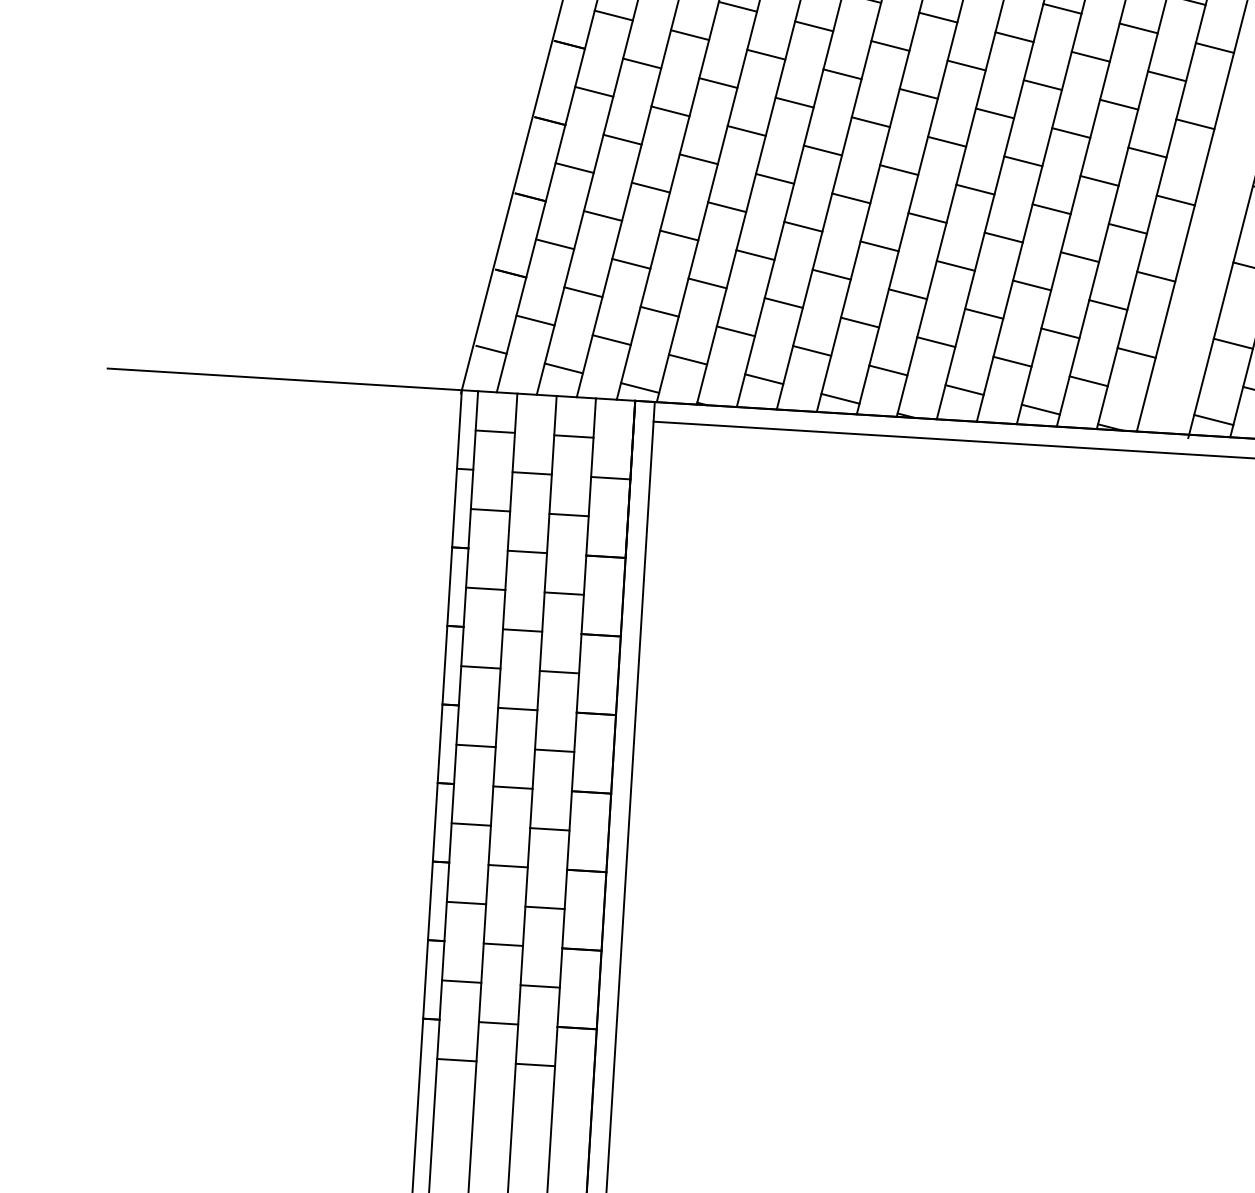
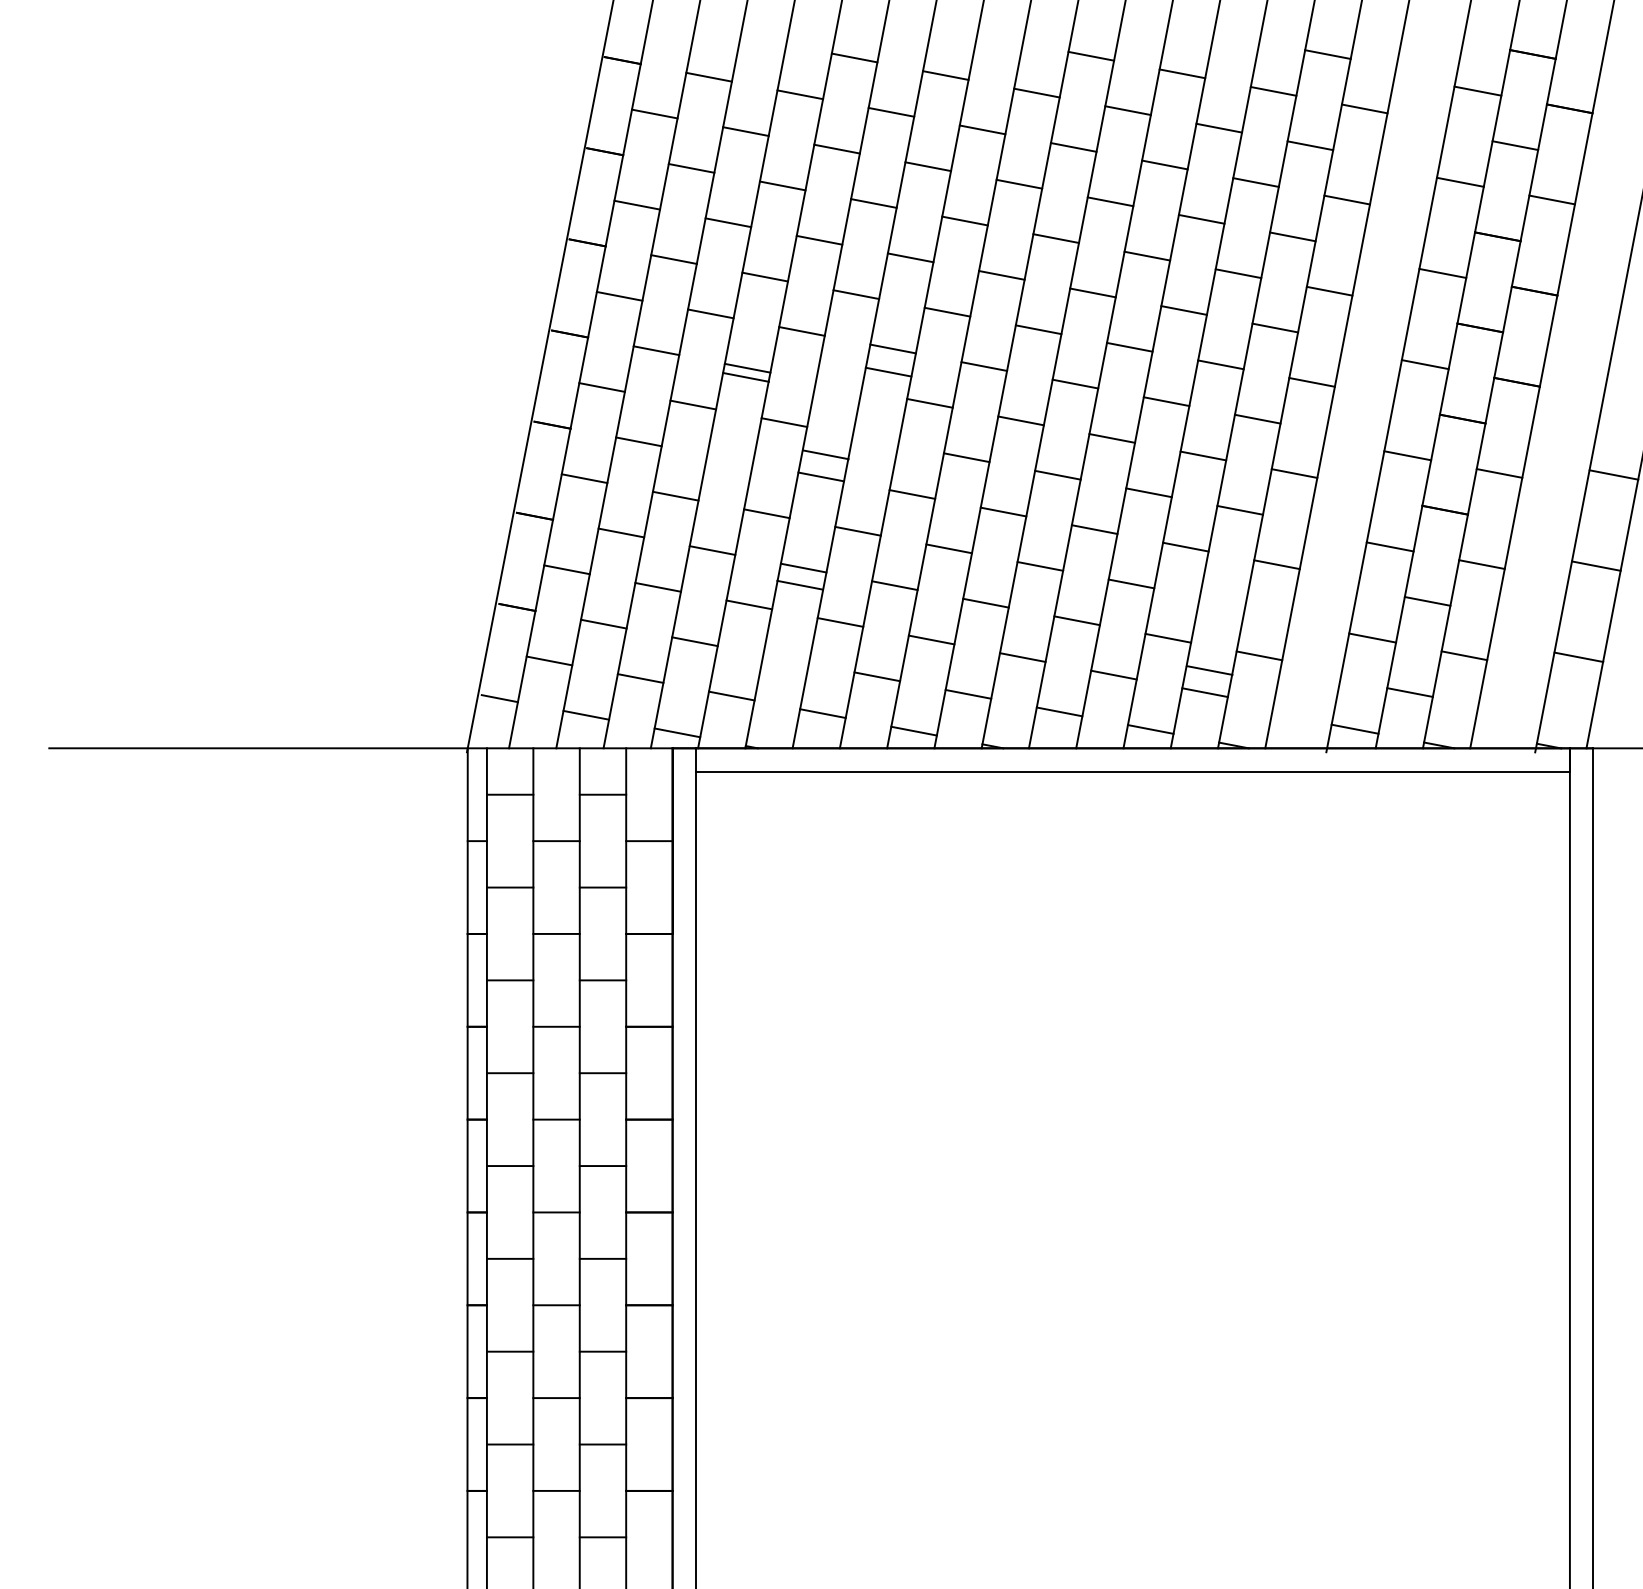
line: (794, 102) -> (825, 454), moved
line: (822, 149) -> (888, 371), moved
line: (698, 159) -> (745, 377), moved
line: (1108, 305) -> (1209, 670), moved
line: (735, 330) -> (799, 584), moved

